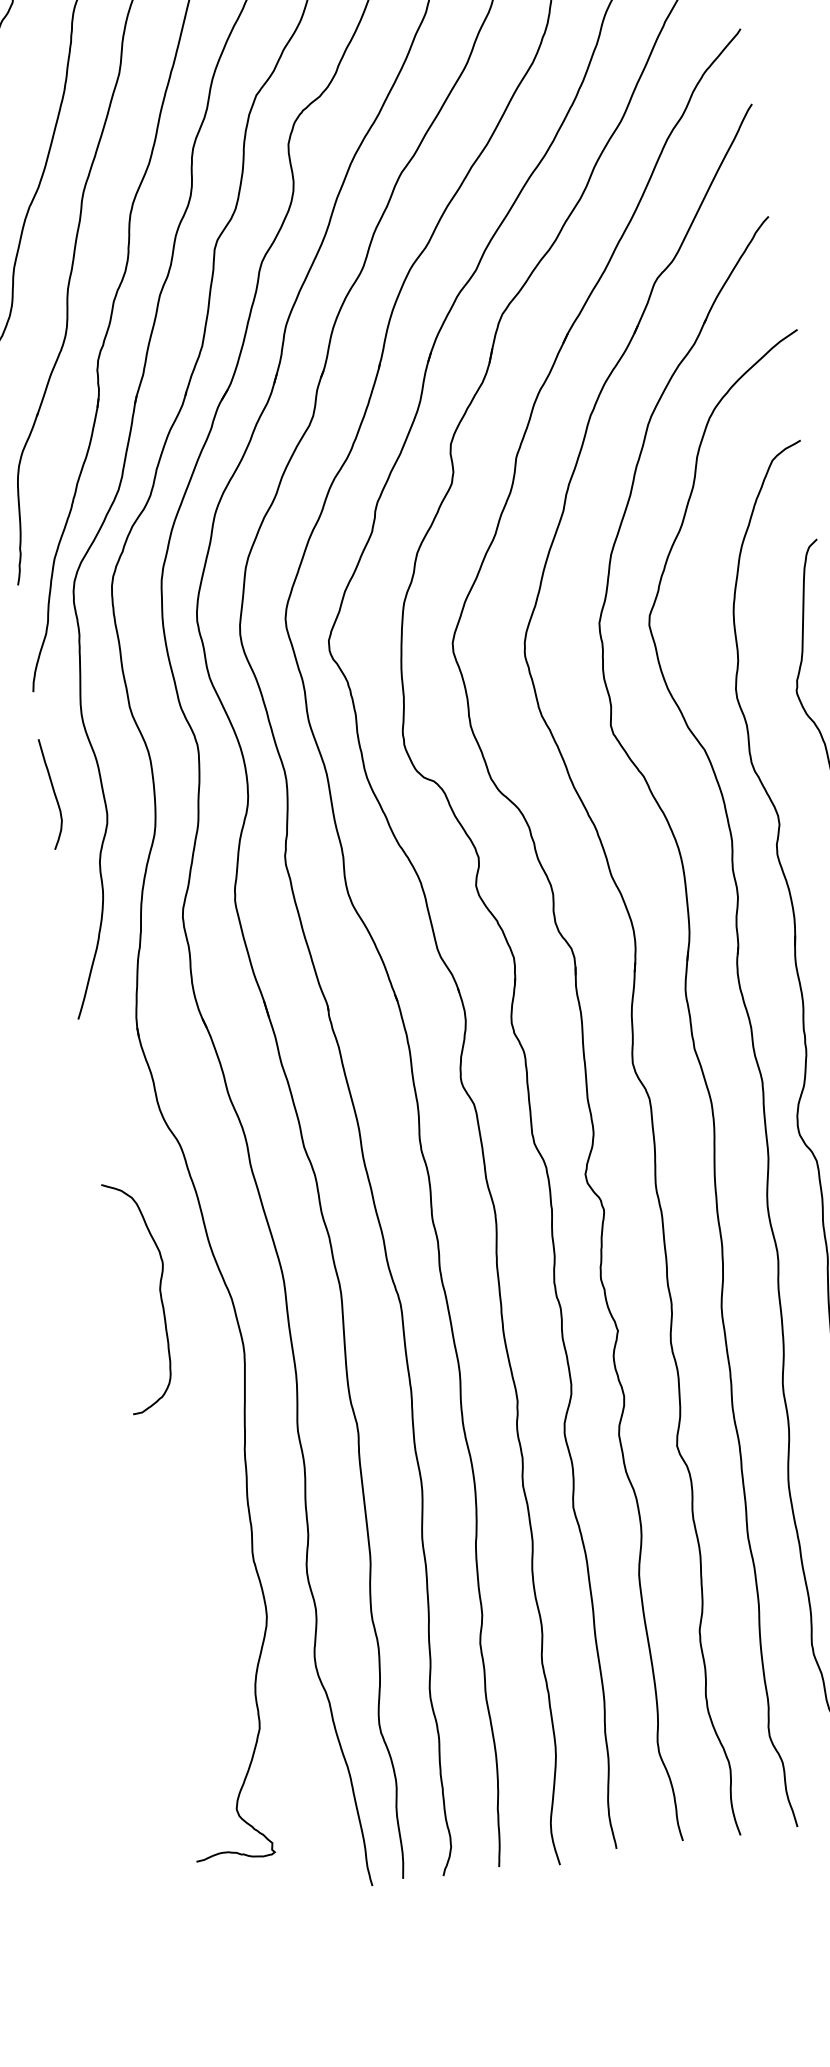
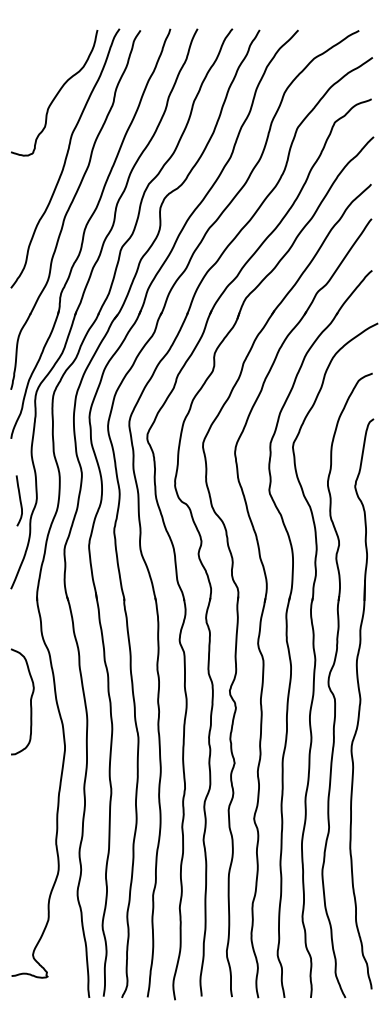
curve: (52, 792) -> (19, 500), moved
curve: (159, 1293) -> (30, 701), moved

